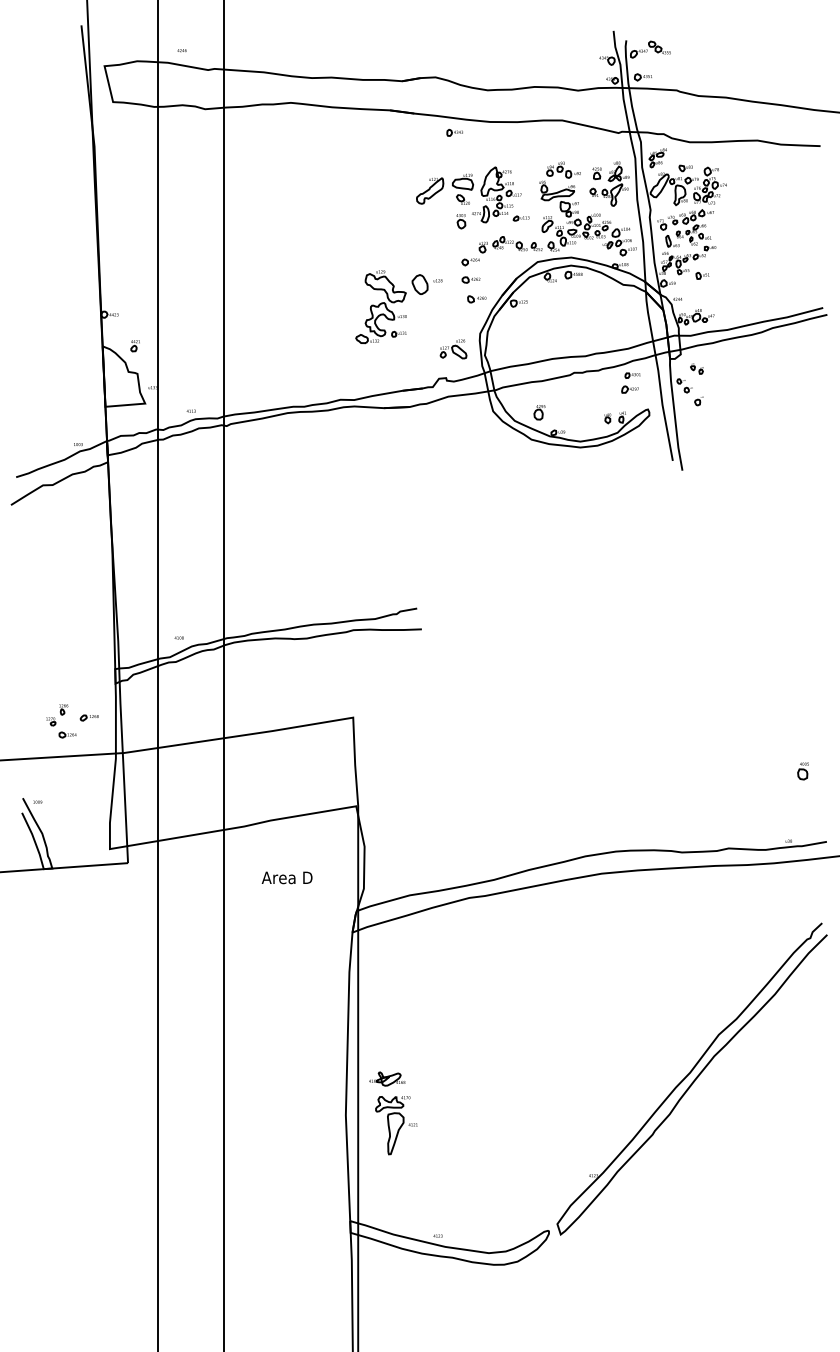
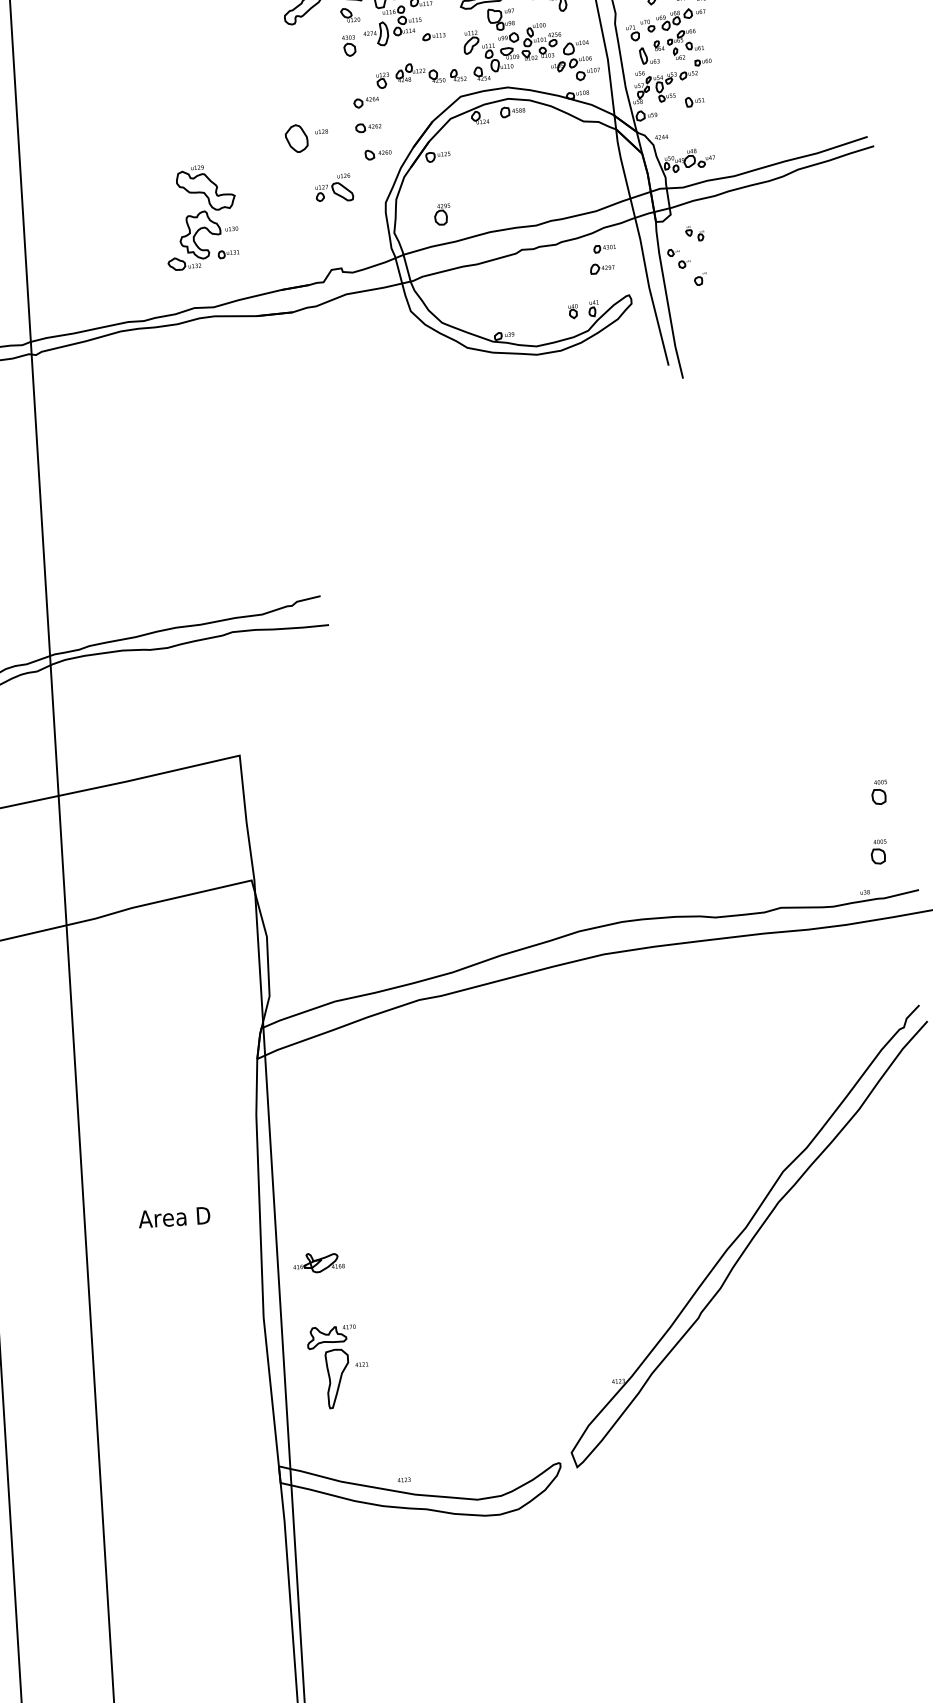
part: (380, 307) -> (200, 218), moved
part: (453, 349) -> (334, 188), moved
part: (539, 412) -> (442, 214), moved
part: (799, 813) -> (877, 852), added
text: (286, 877) -> (173, 1217), moved
part: (396, 1125) -> (338, 1367), moved

